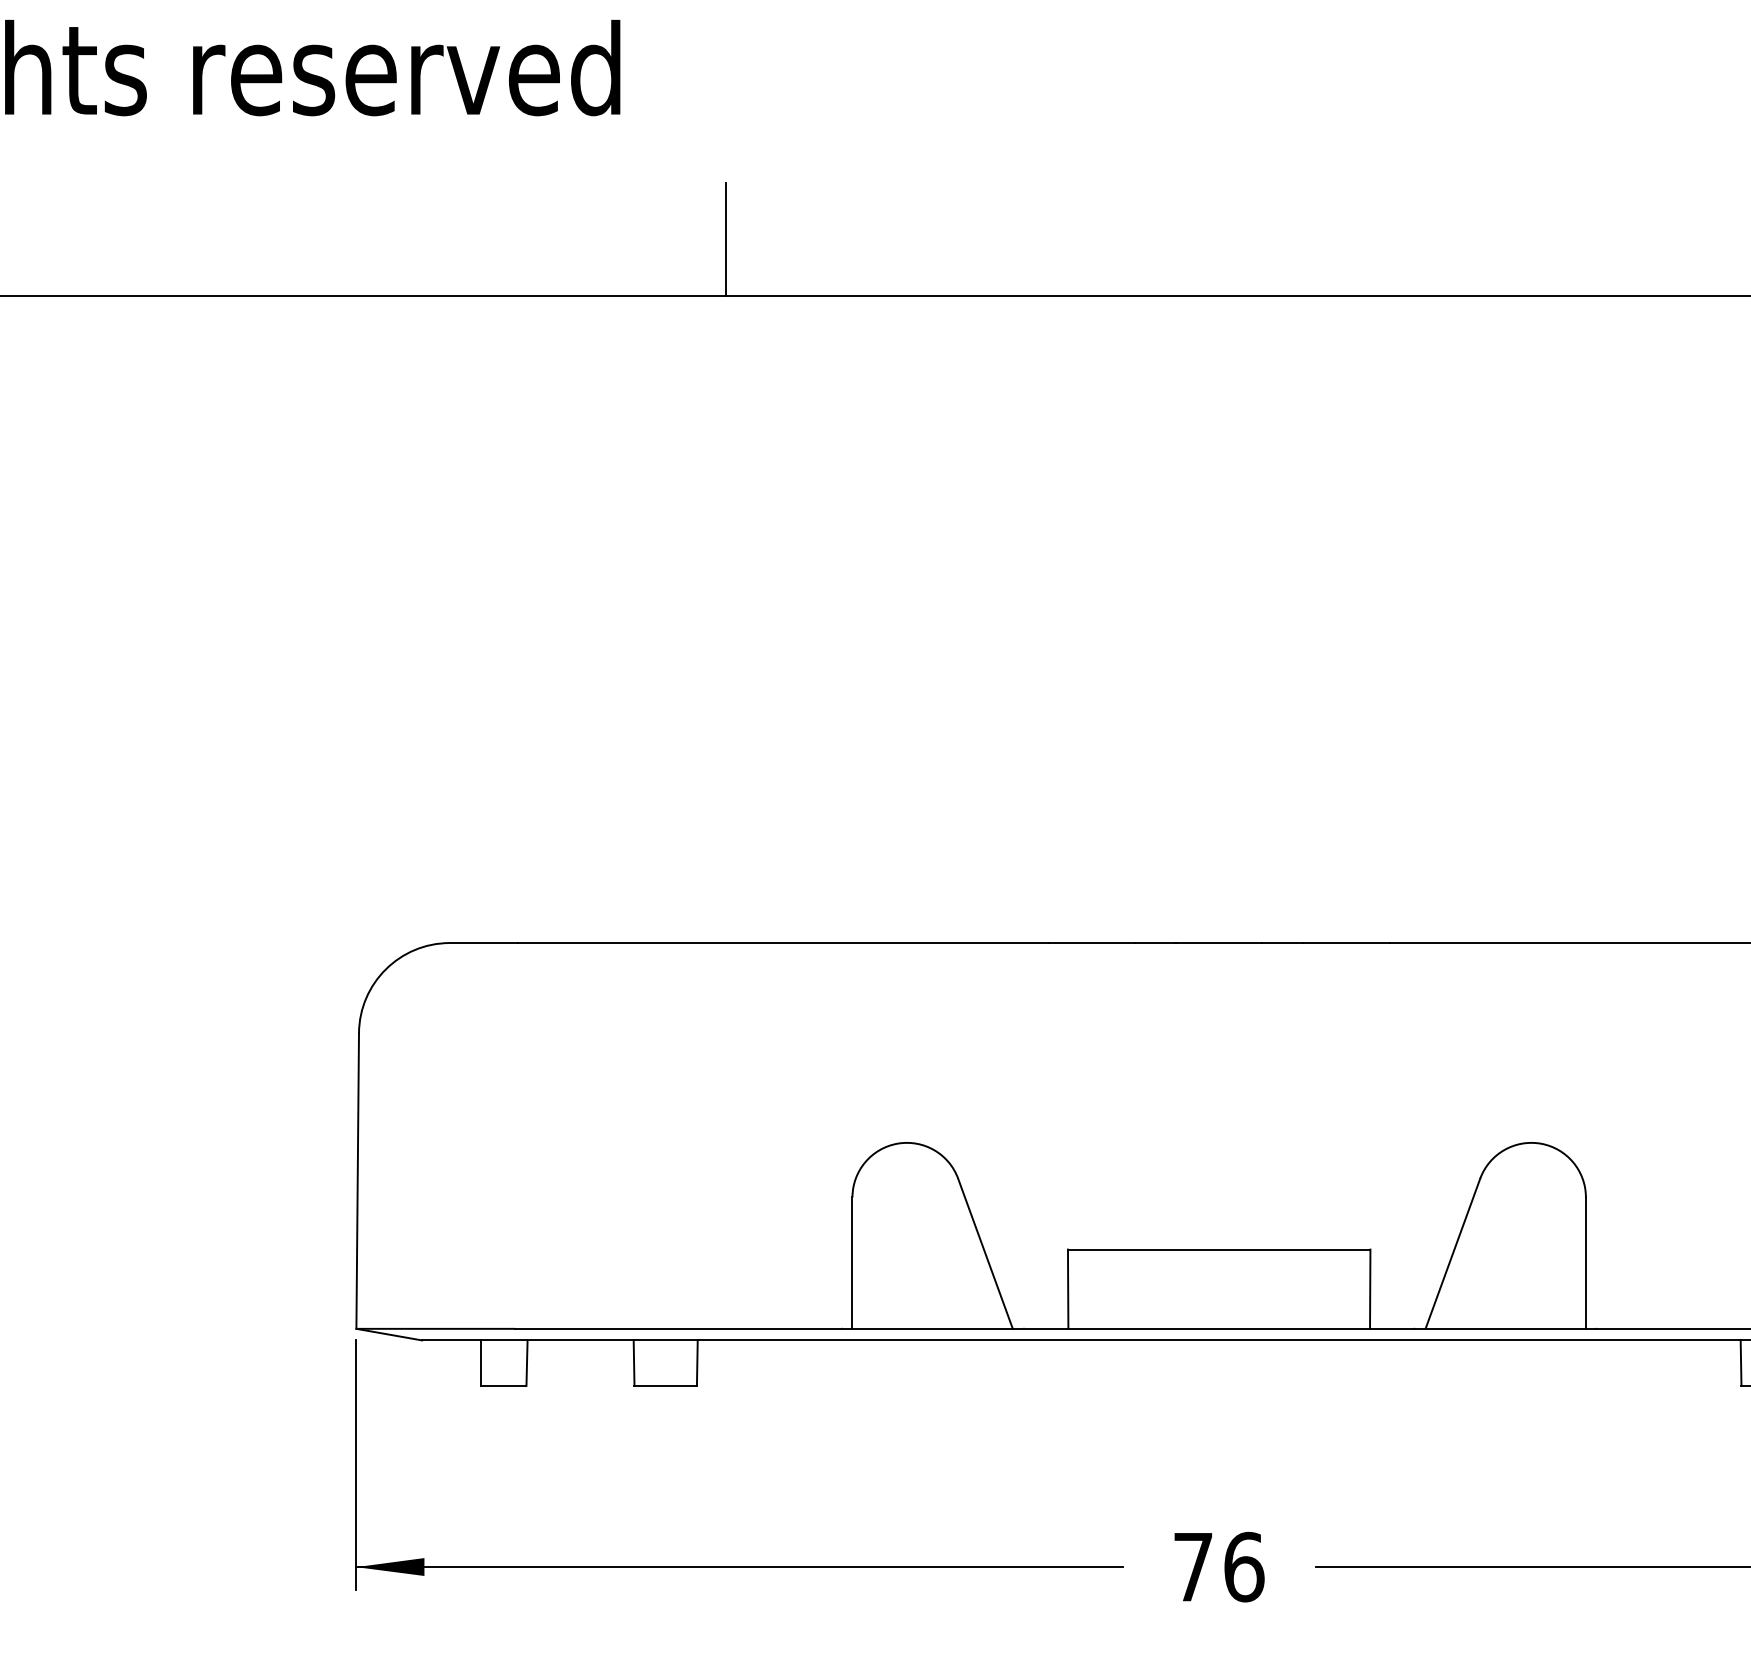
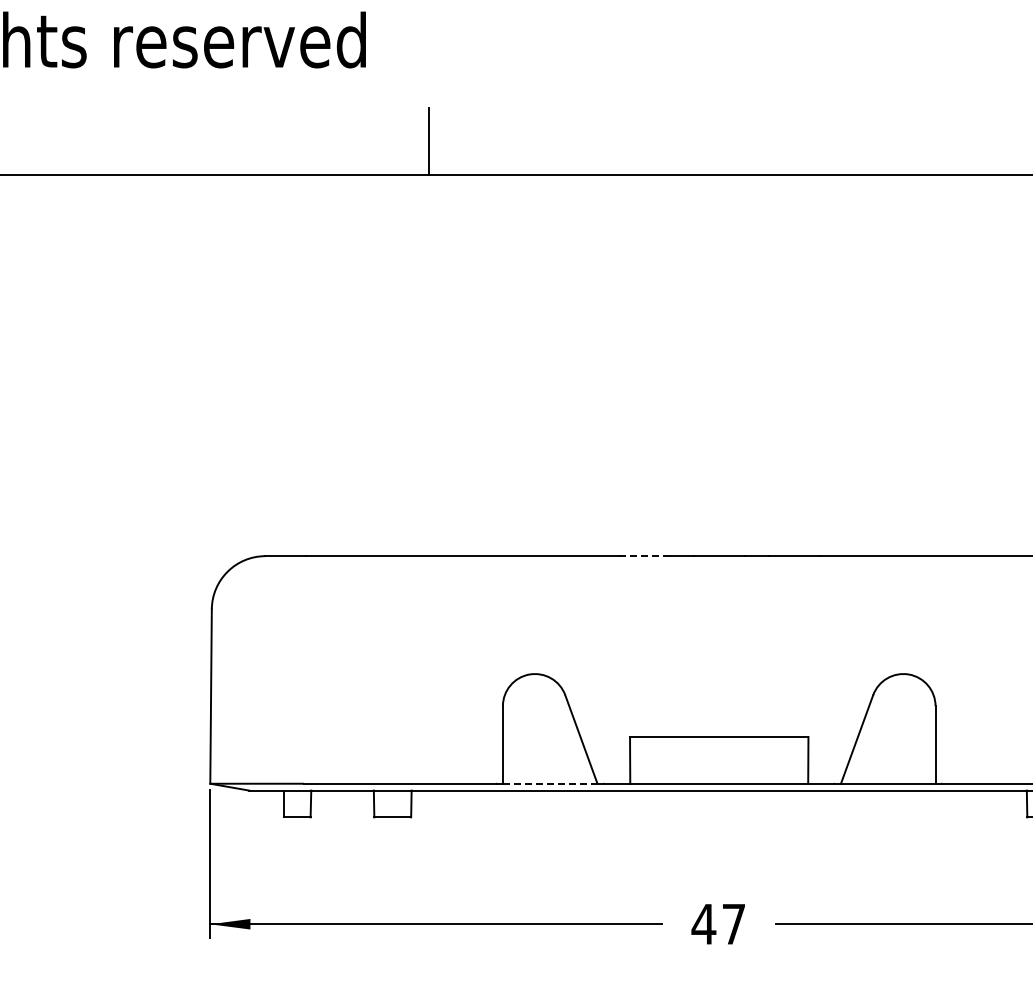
line: (1092, 943) -> (644, 556), solid -> dashed
line: (933, 1328) -> (550, 783), solid -> dashed
text: (1217, 1567) -> (718, 924), 76 -> 47

